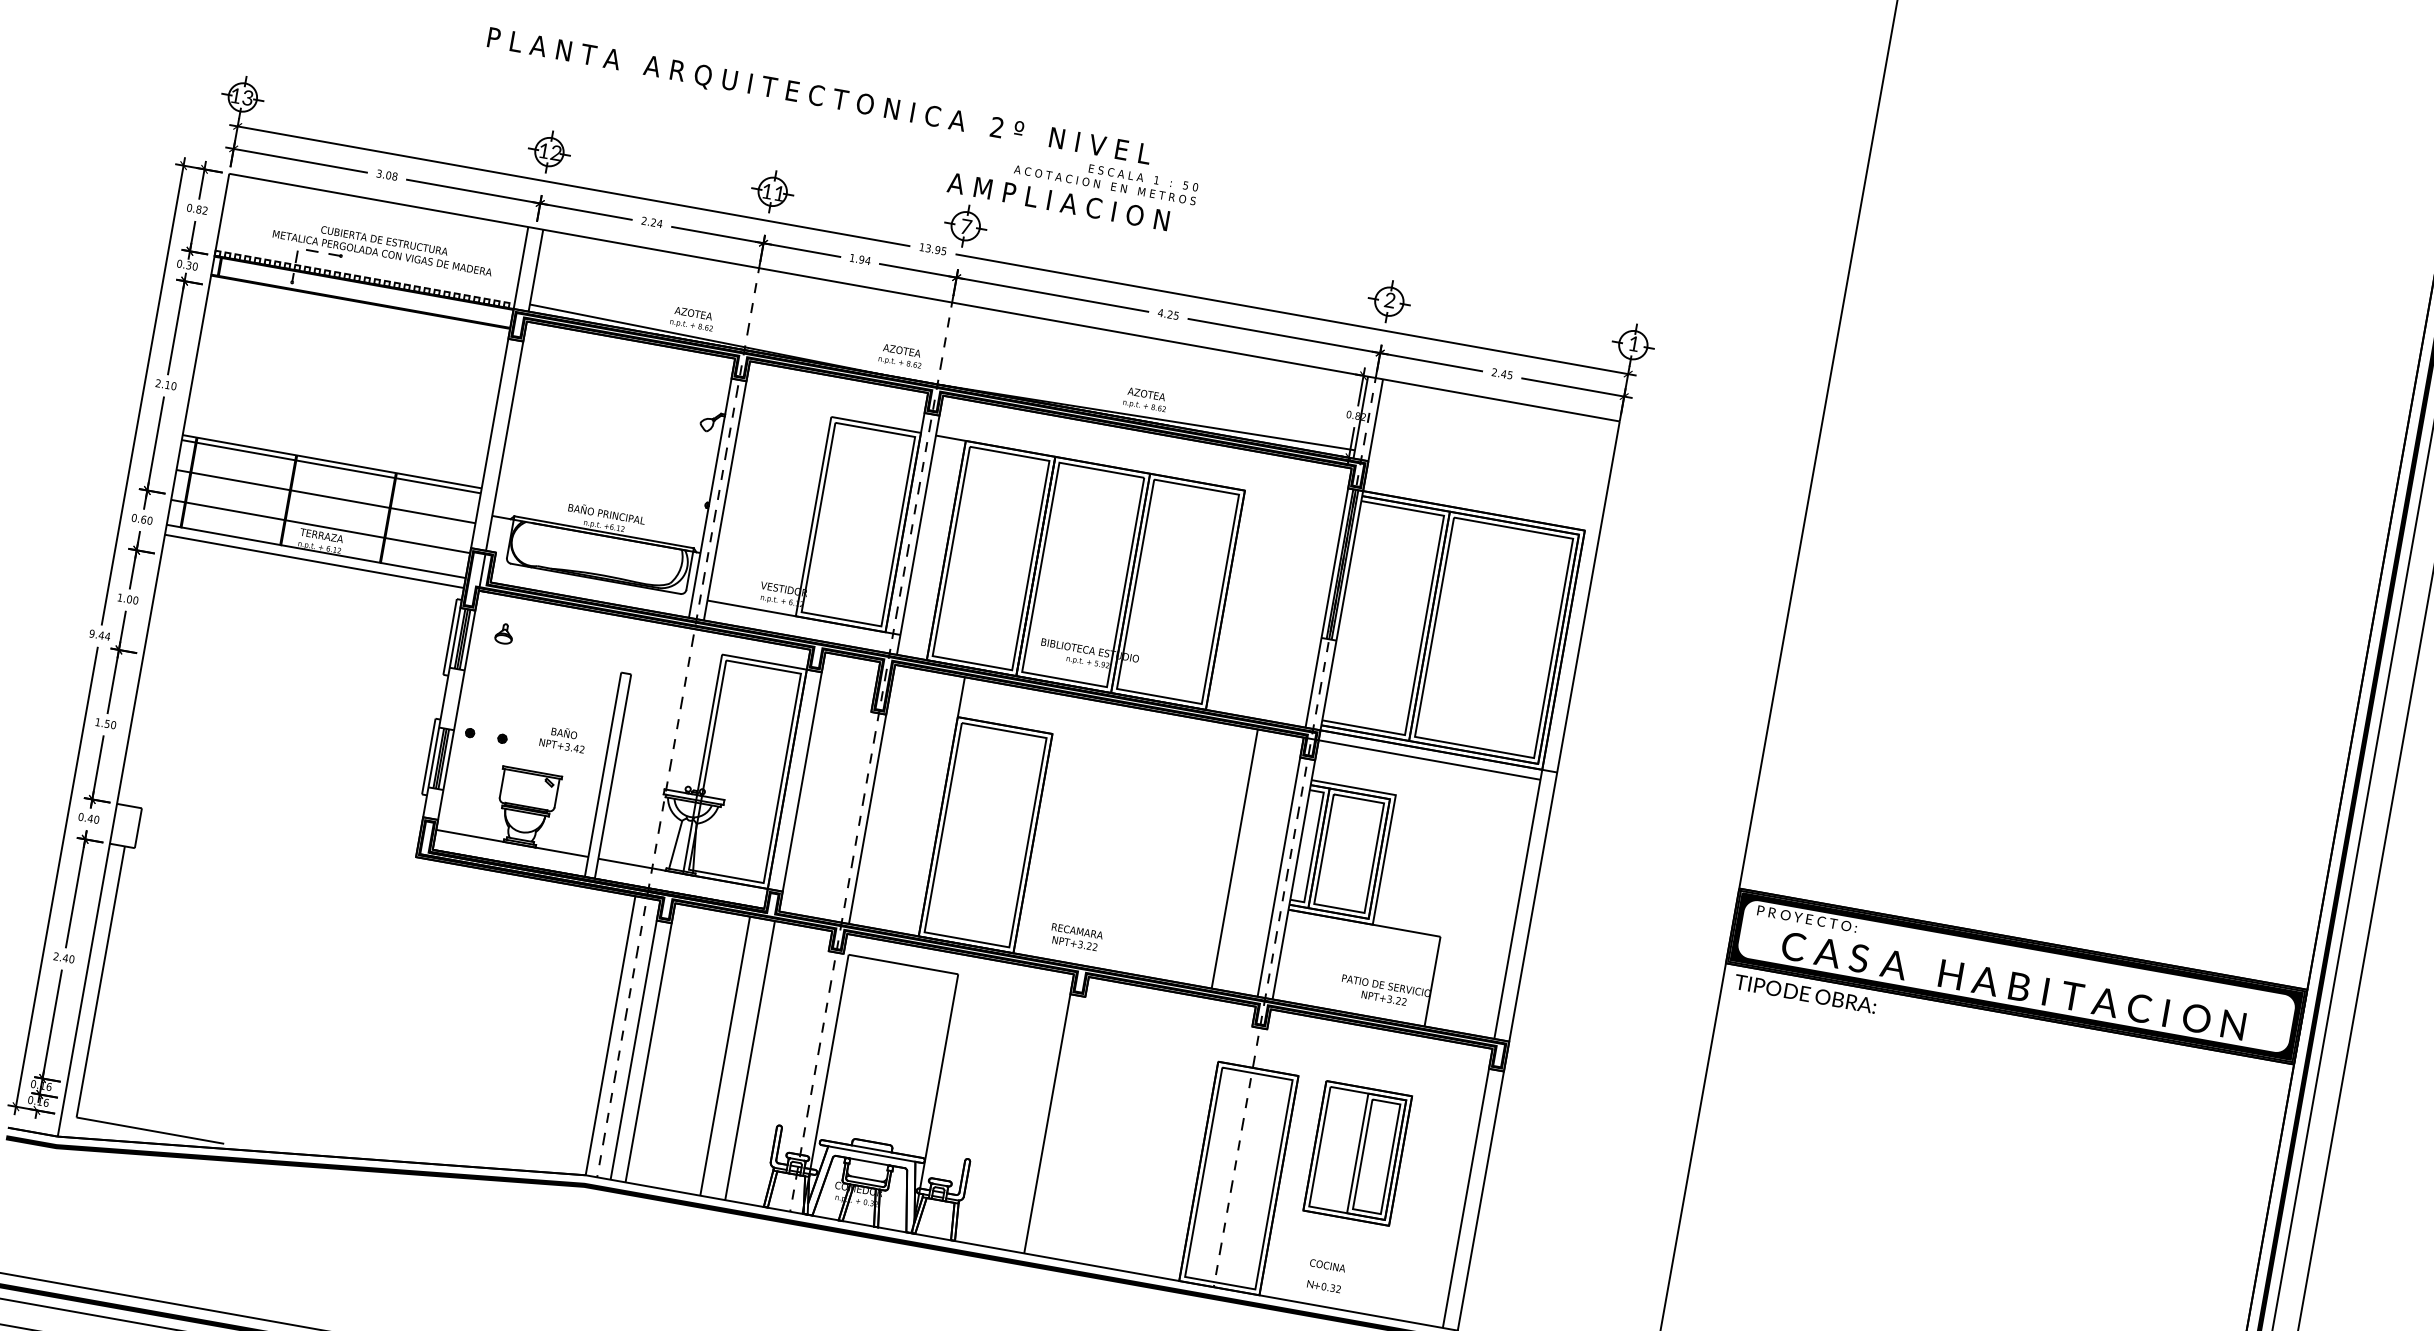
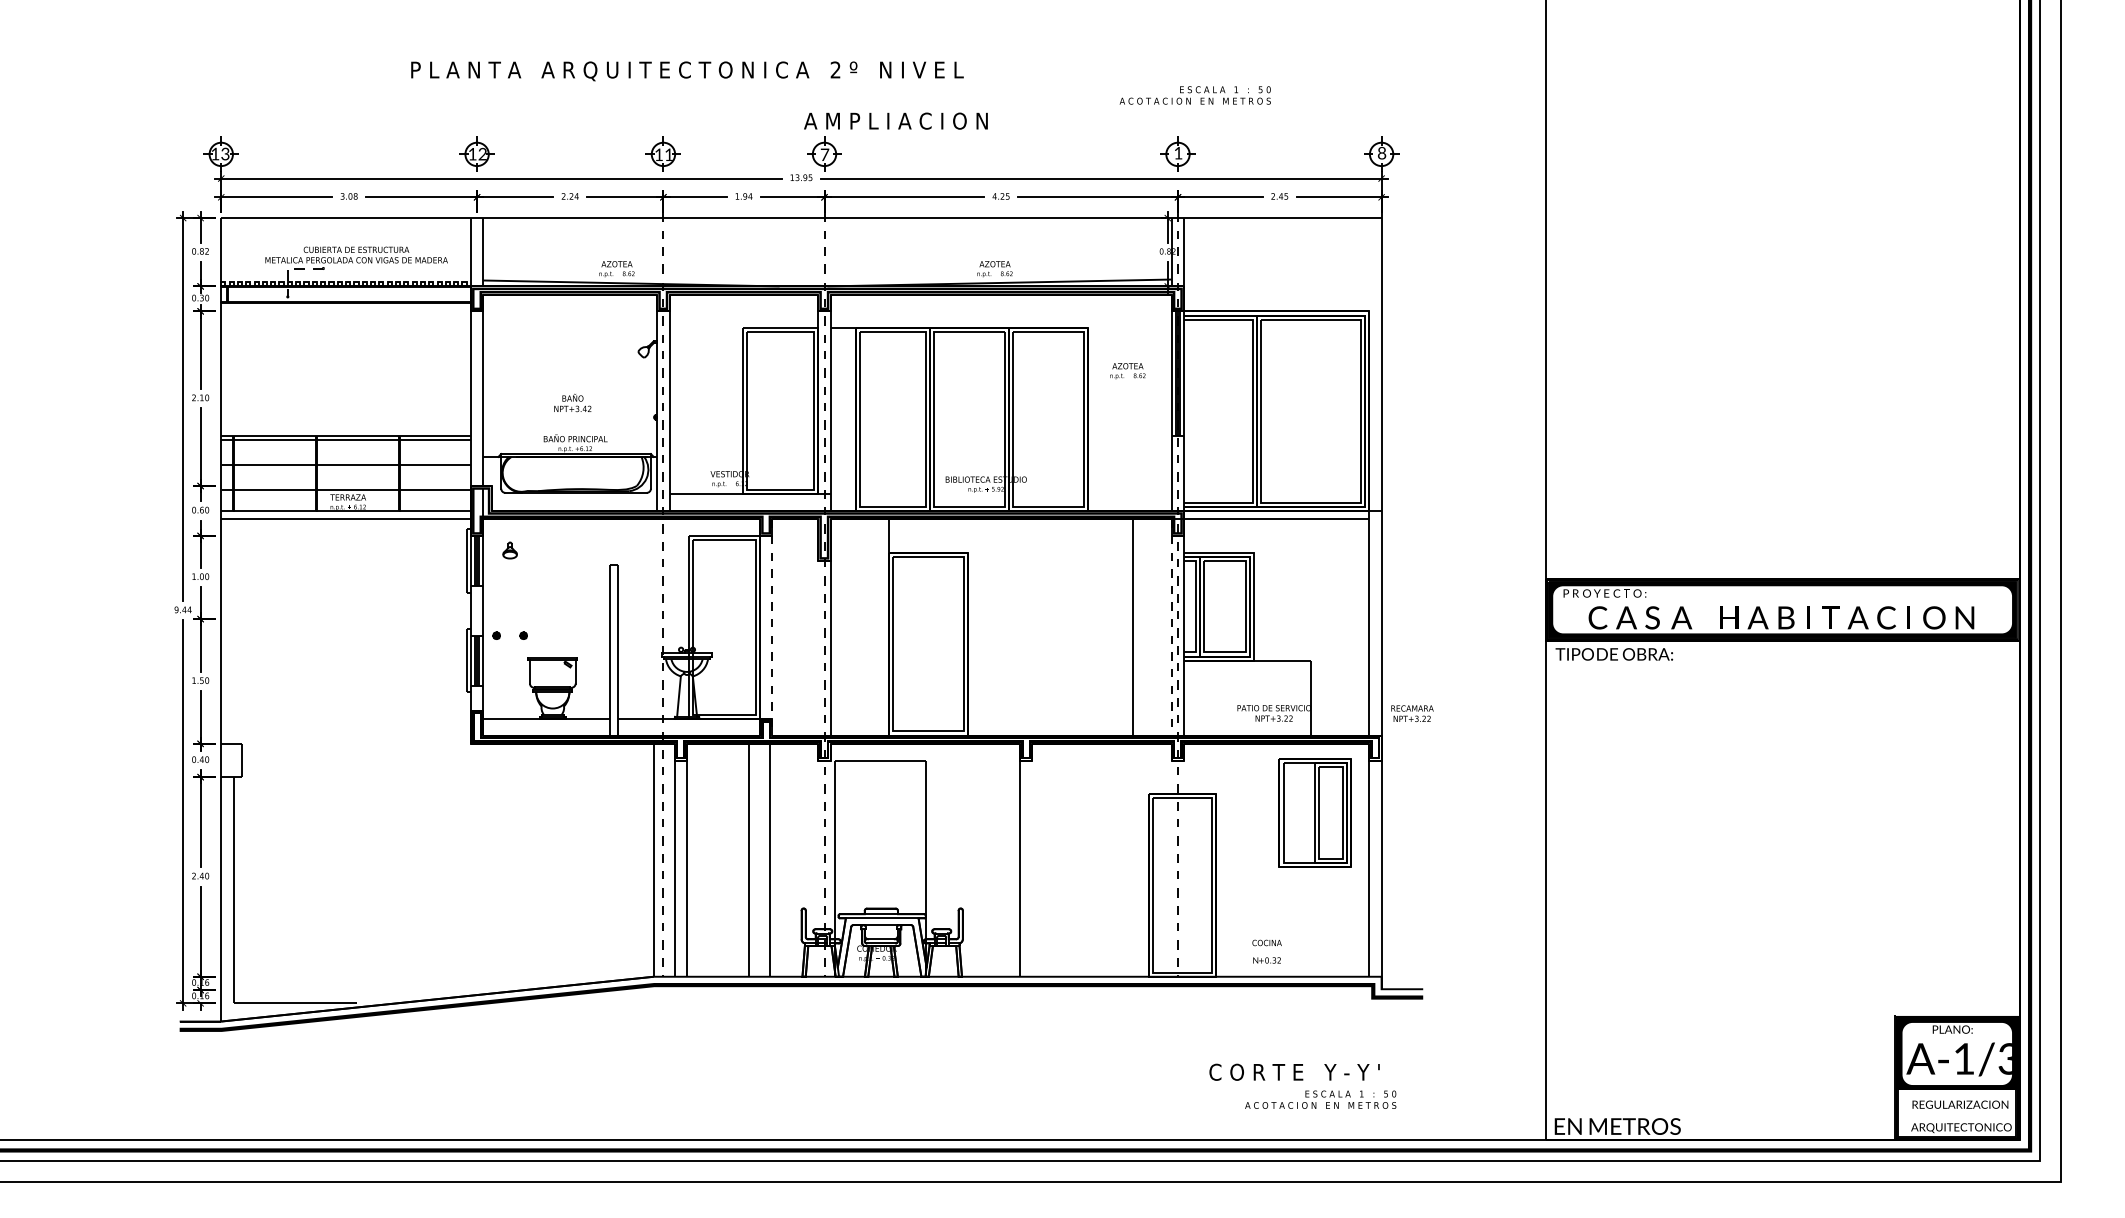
text: (1105, 178) -> (1194, 95), moved
text: (1390, 299) -> (1178, 152), 2 -> 1
text: (1634, 344) -> (1382, 153), 1 -> 8
text: (900, 356) -> (1127, 371), moved
text: (562, 738) -> (572, 402), moved
line: (802, 782) -> (772, 627), solid -> dashed
line: (1280, 867) -> (1171, 627), solid -> dashed
text: (1076, 937) -> (1412, 713), moved
part: (1357, 1152) -> (1314, 812), moved

